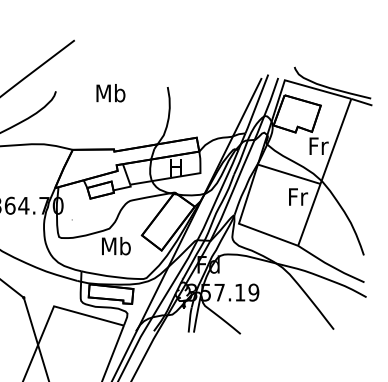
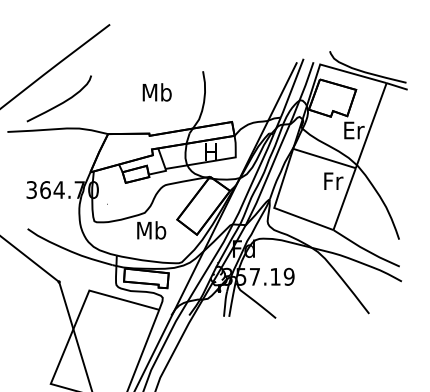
text: (110, 93) -> (156, 92), moved
text: (319, 146) -> (354, 130), Fr -> Er

